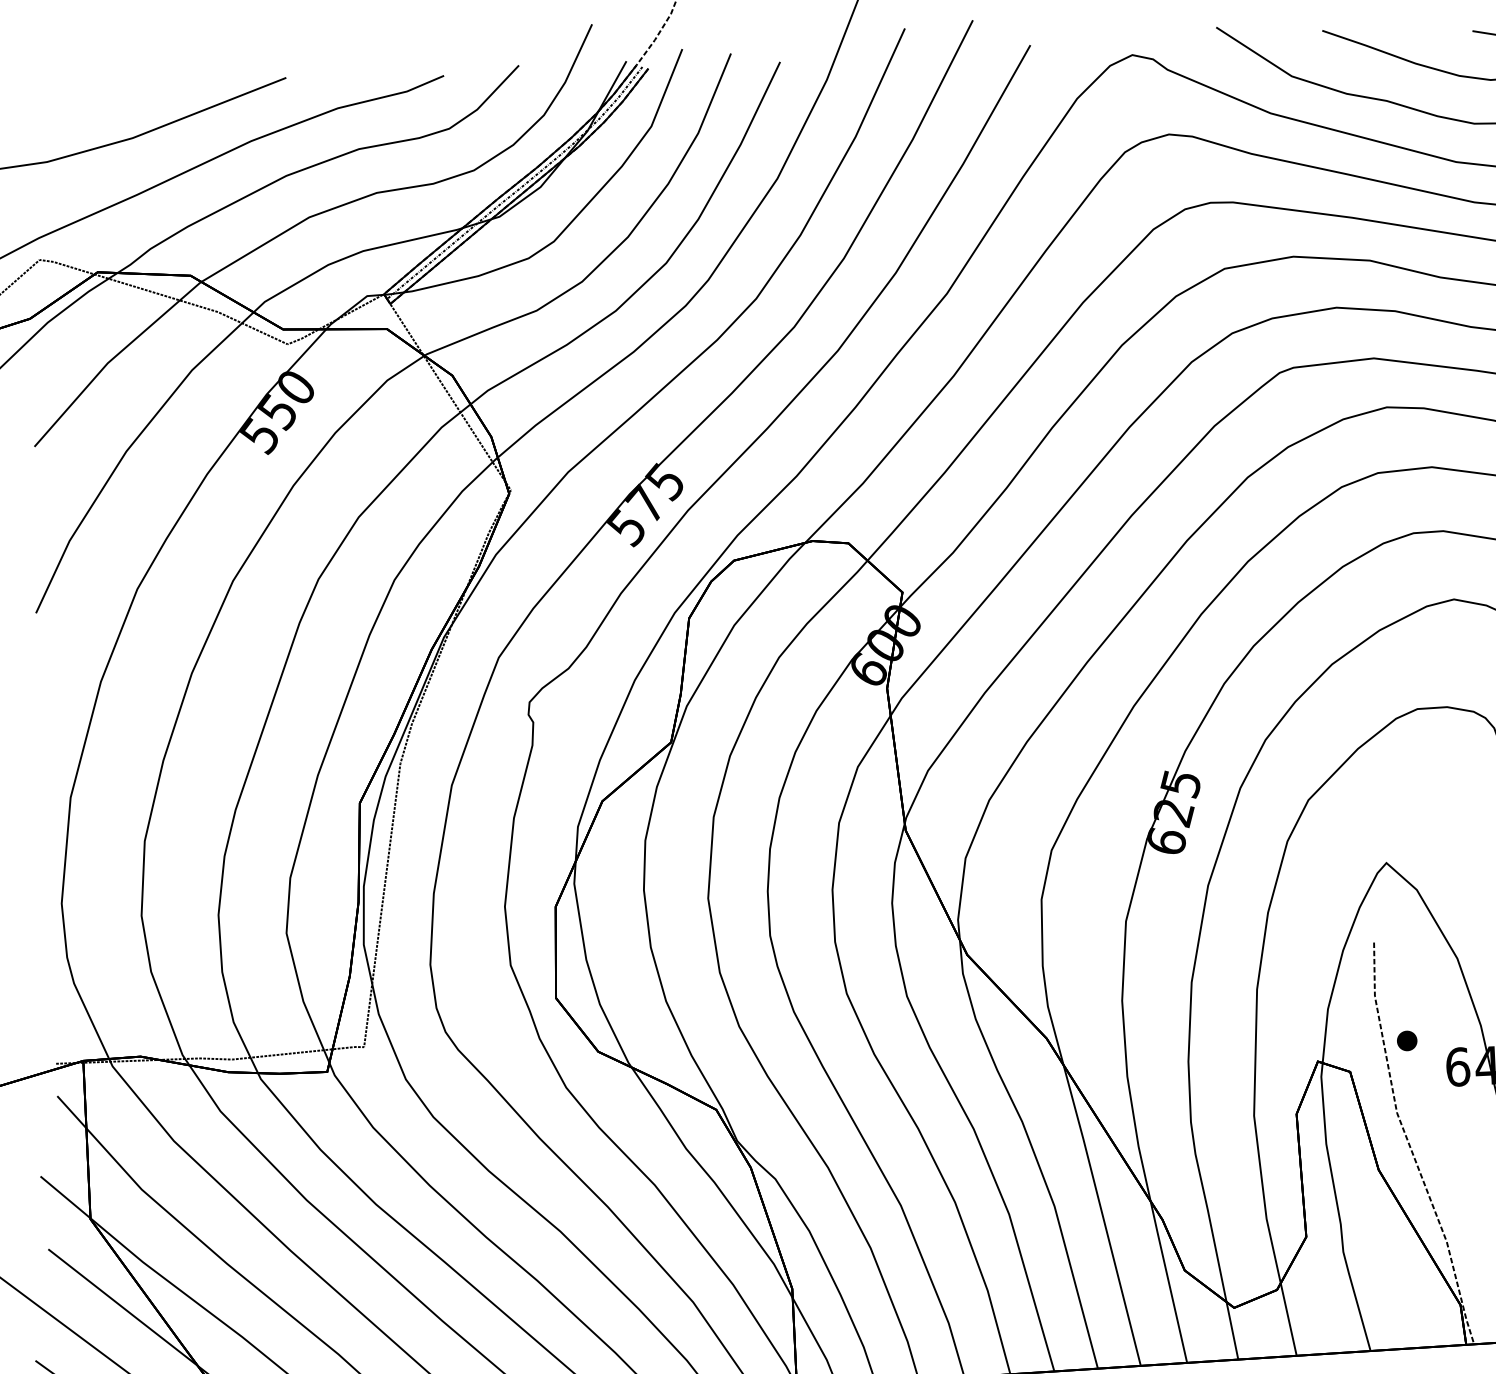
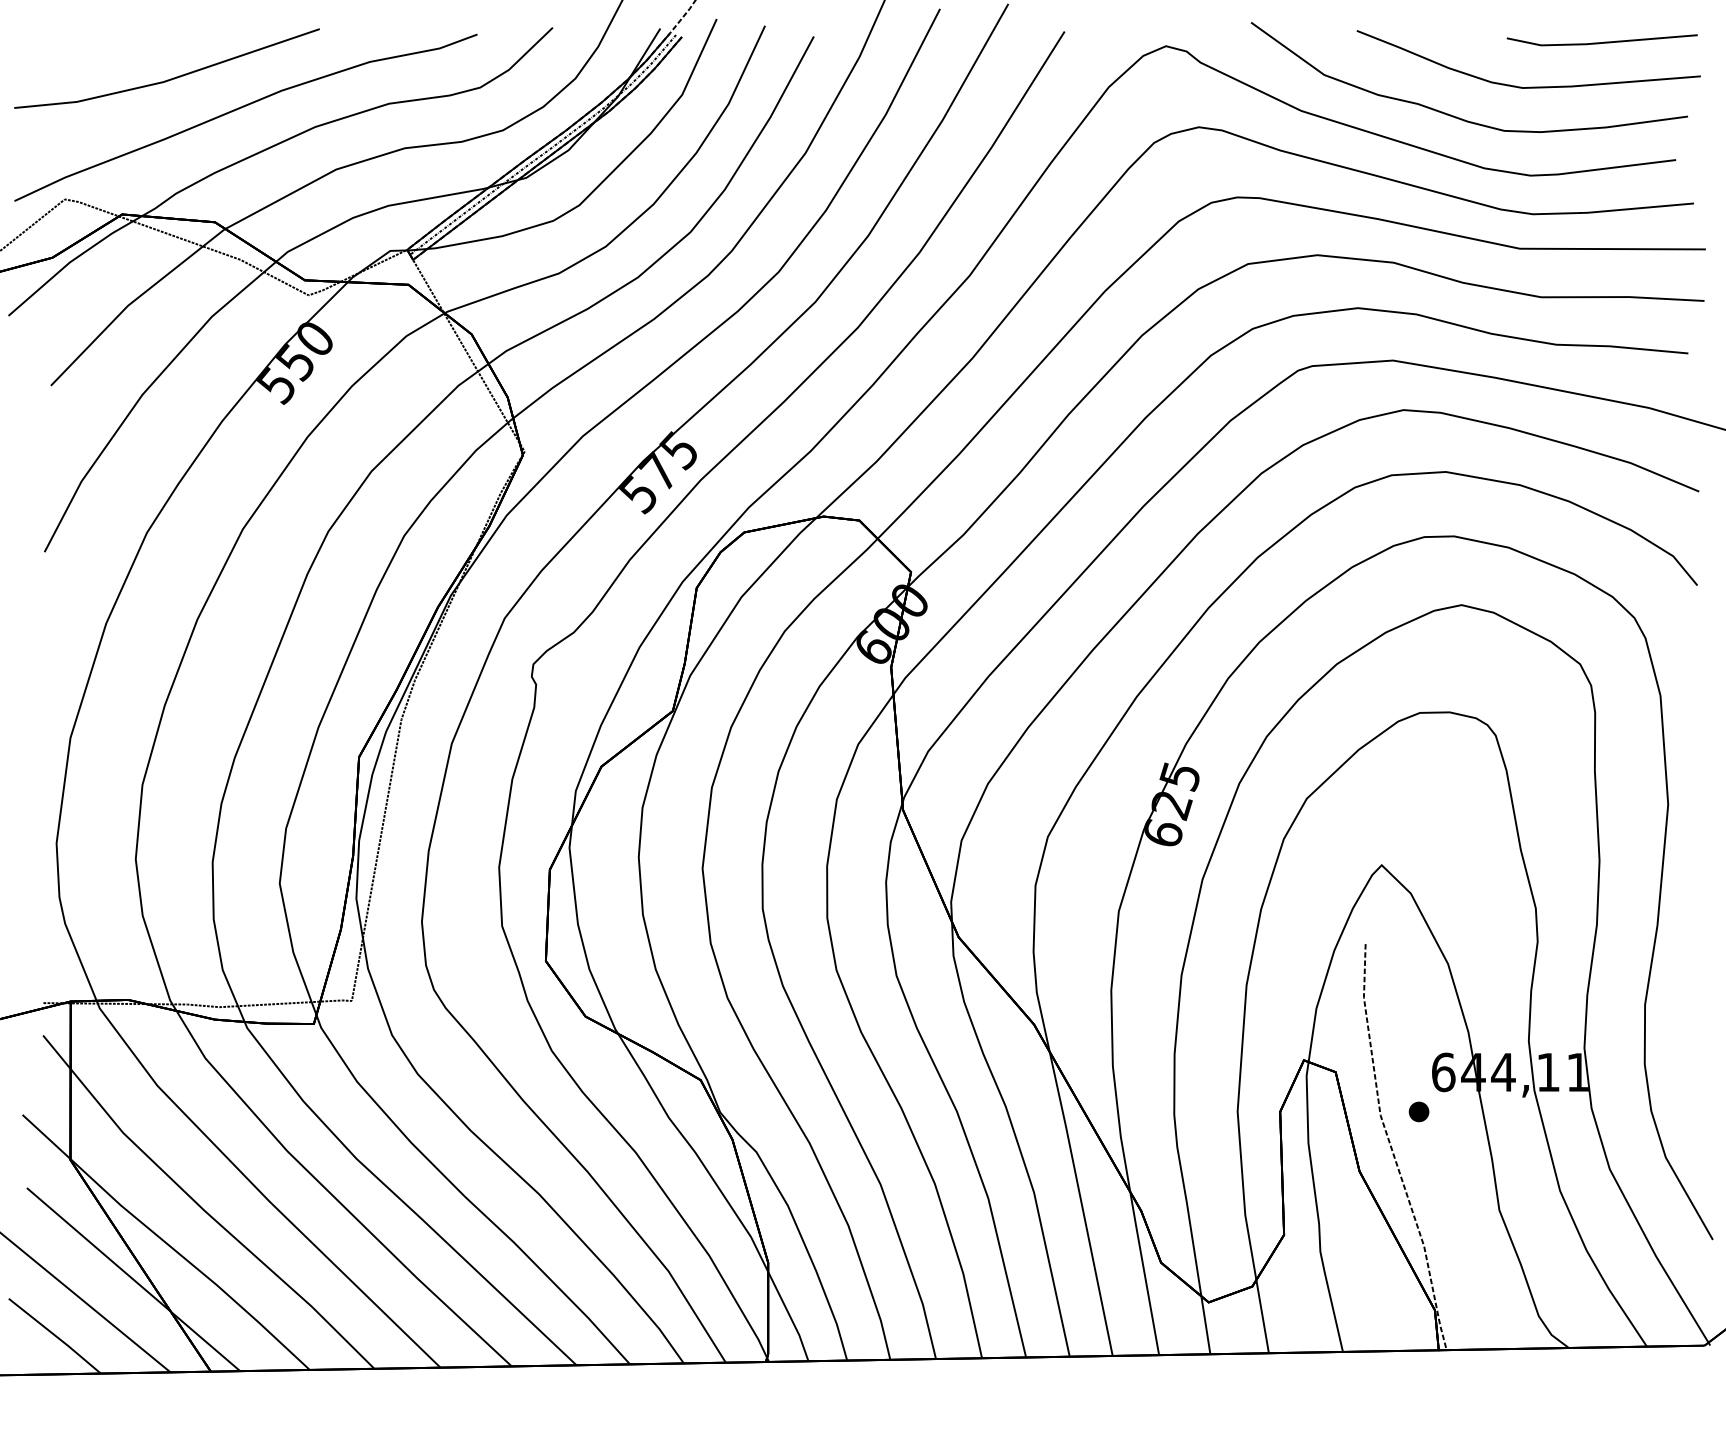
part: (1406, 1040) -> (1418, 1111), moved

